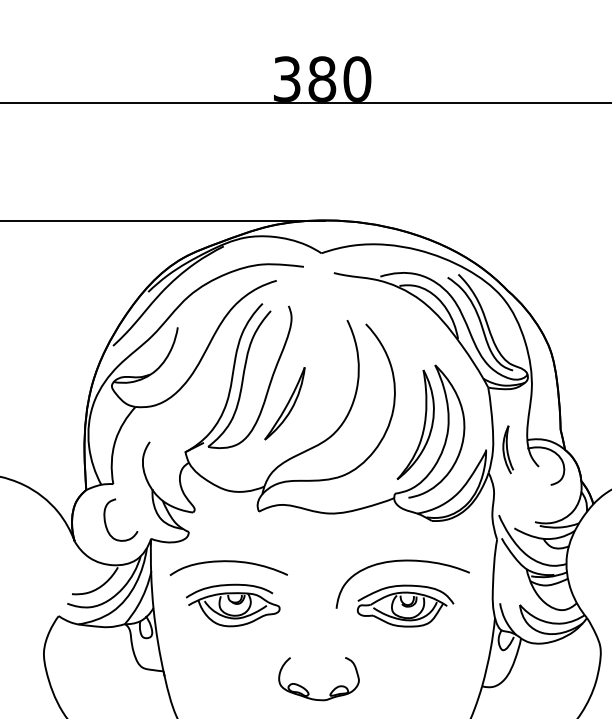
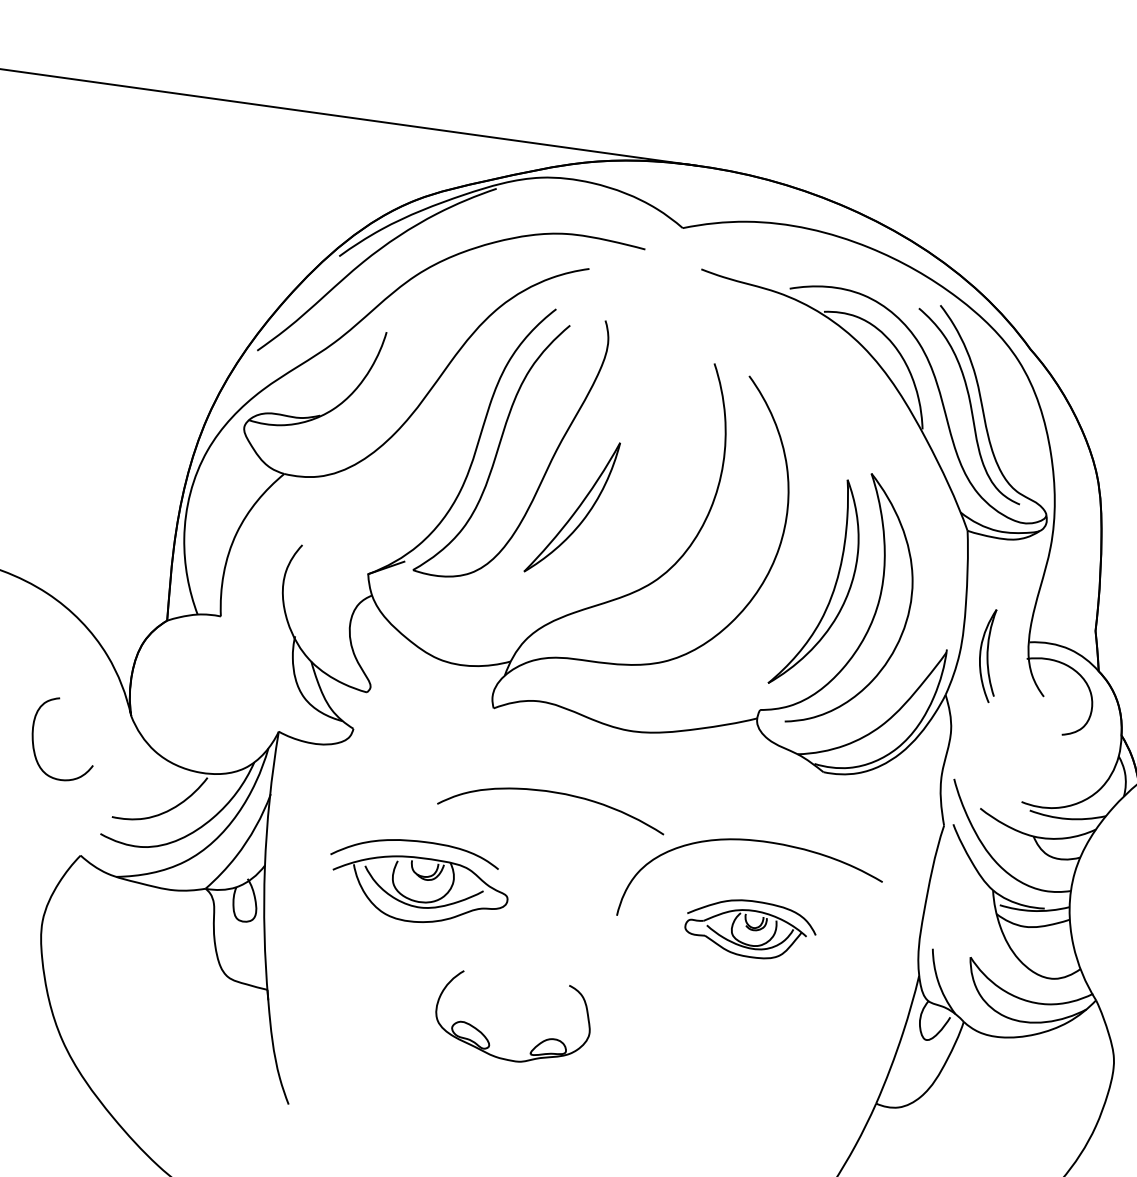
curve: (106, 522) -> (35, 740), moved
curve: (228, 562) -> (553, 794), moved
part: (405, 605) -> (750, 927), size x0.7
part: (307, 690) -> (487, 1038), moved

